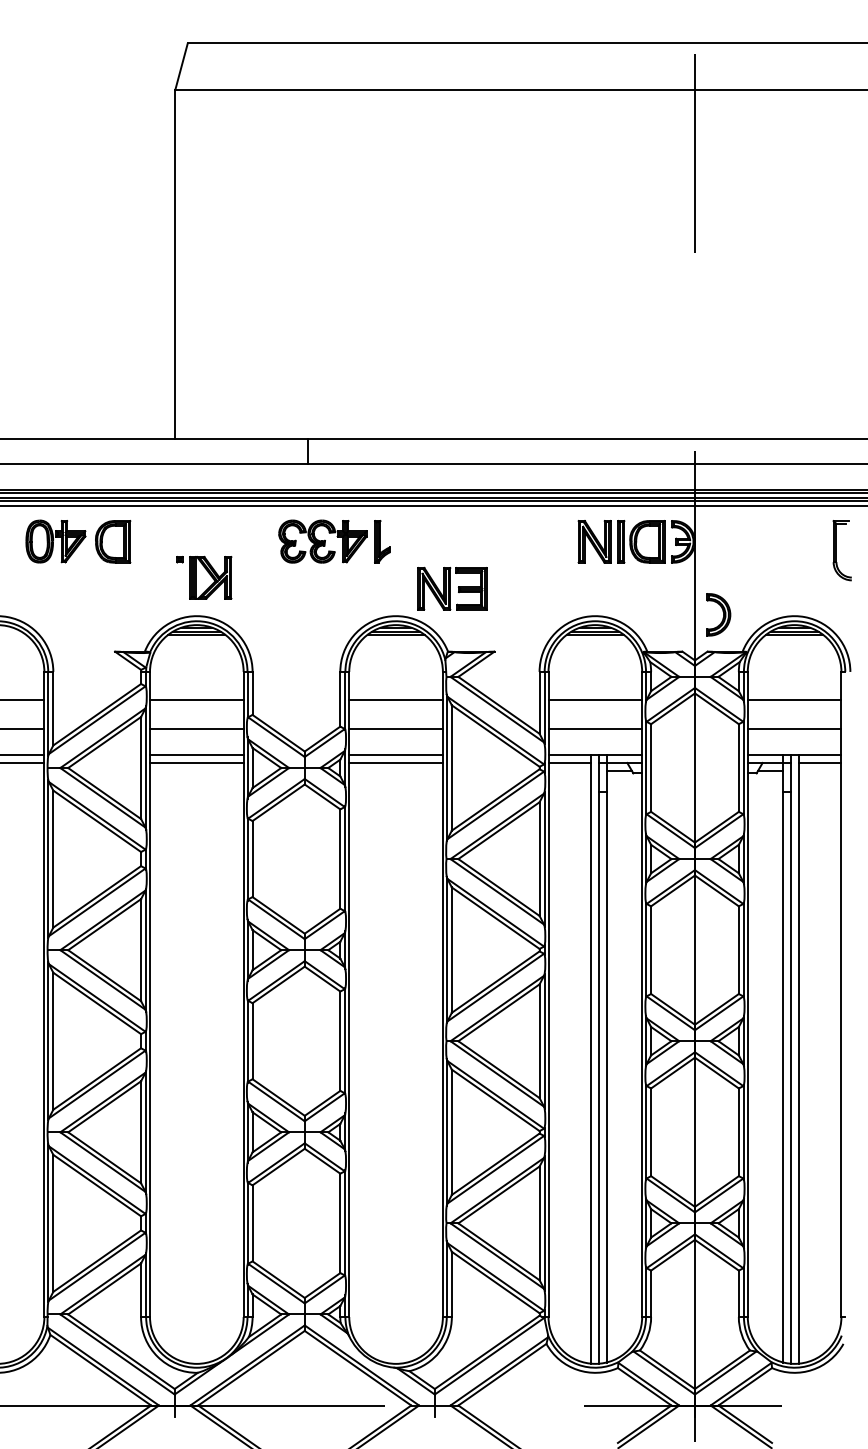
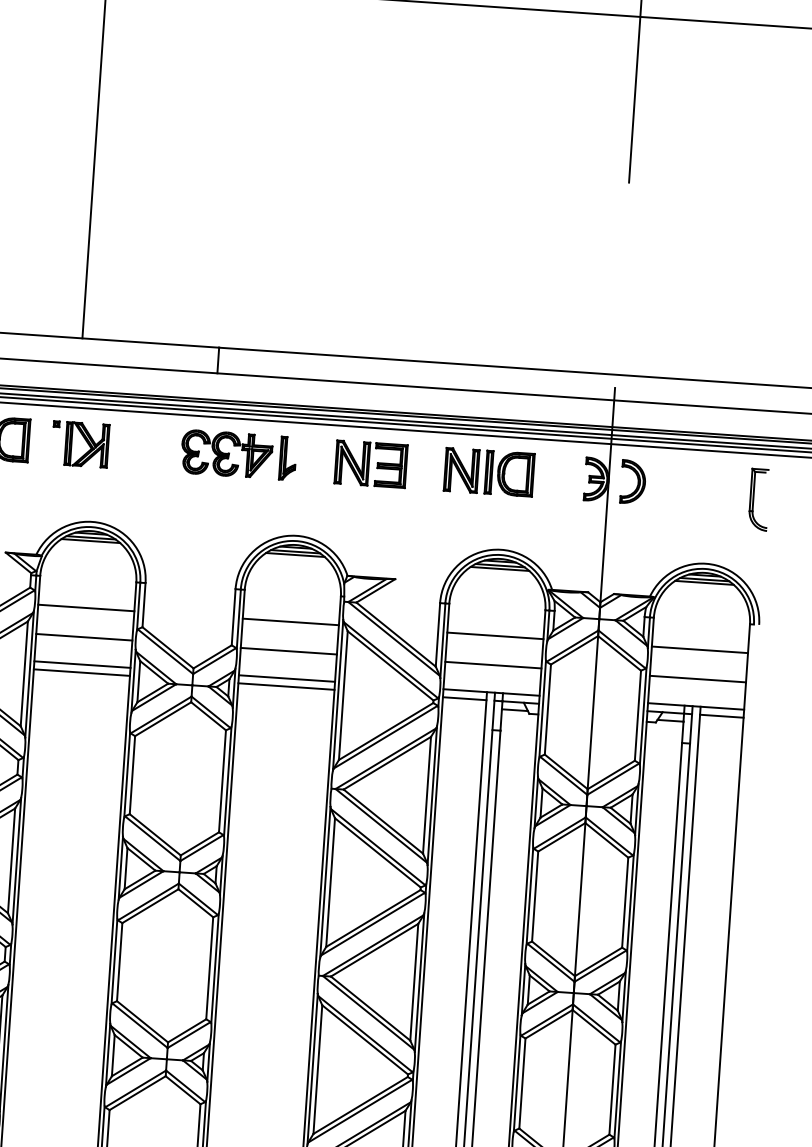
part: (621, 541) -> (489, 471), moved
part: (204, 577) -> (80, 444), moved
part: (452, 588) -> (371, 463), moved
part: (718, 614) -> (632, 481), moved

